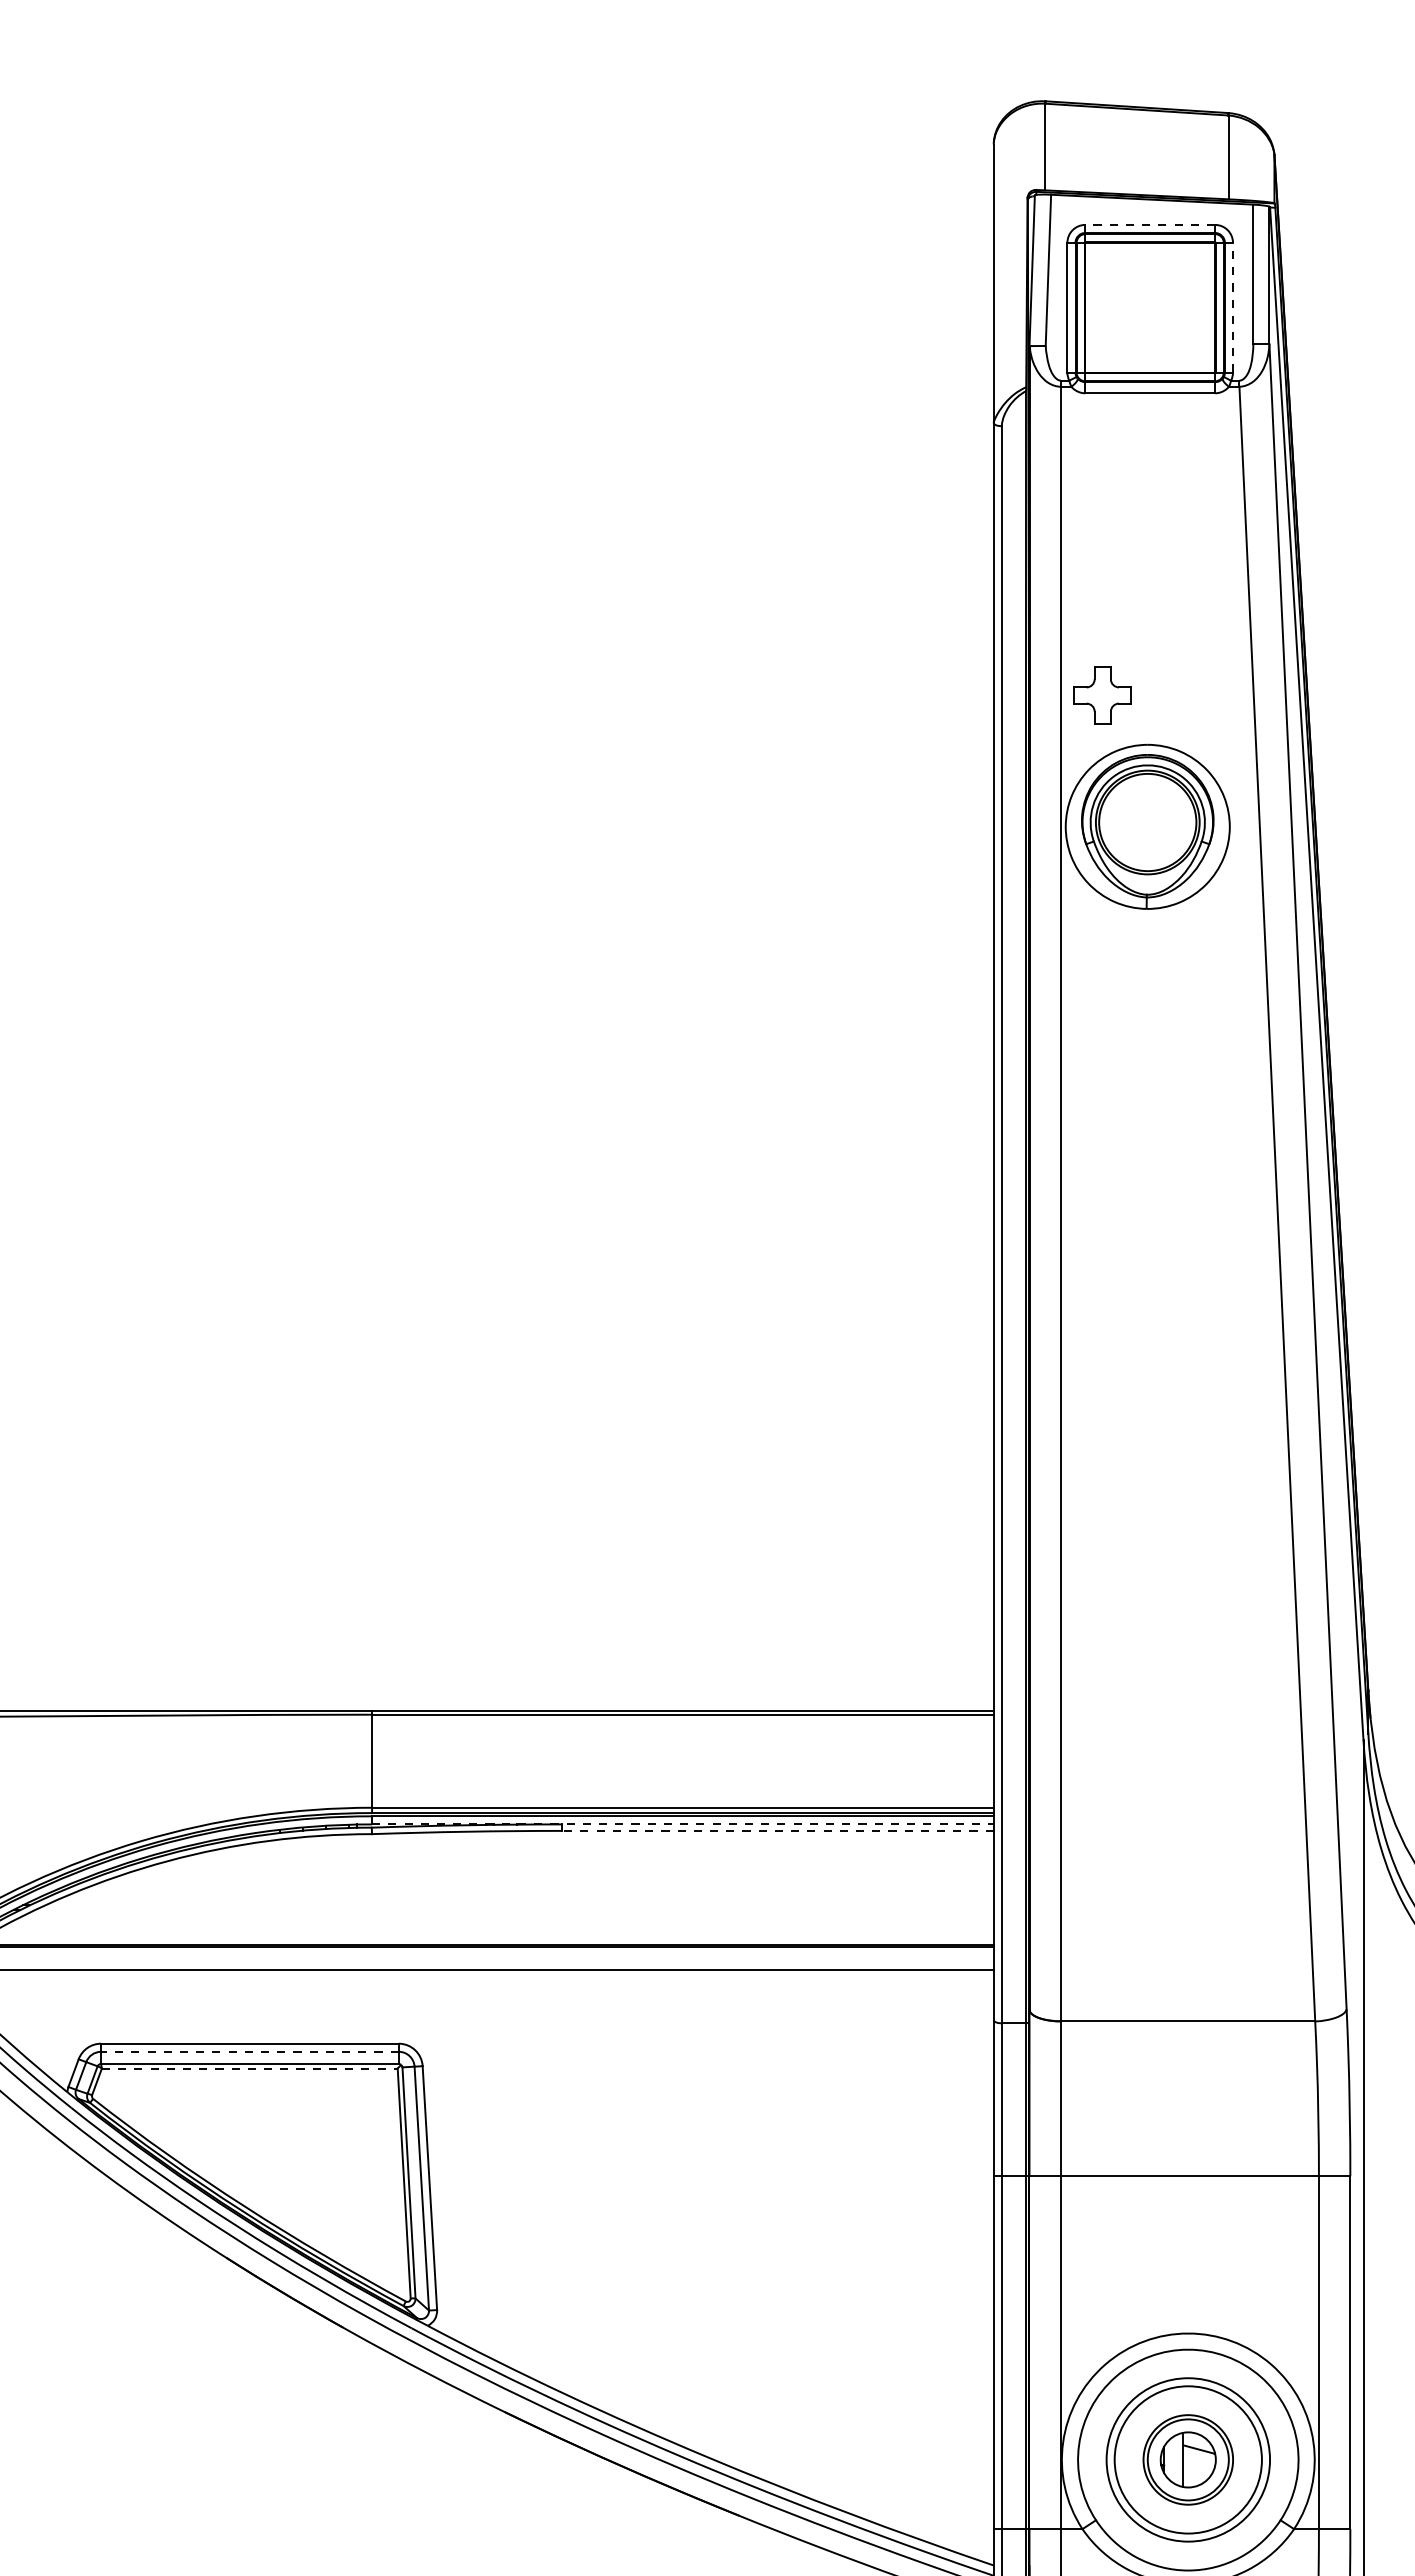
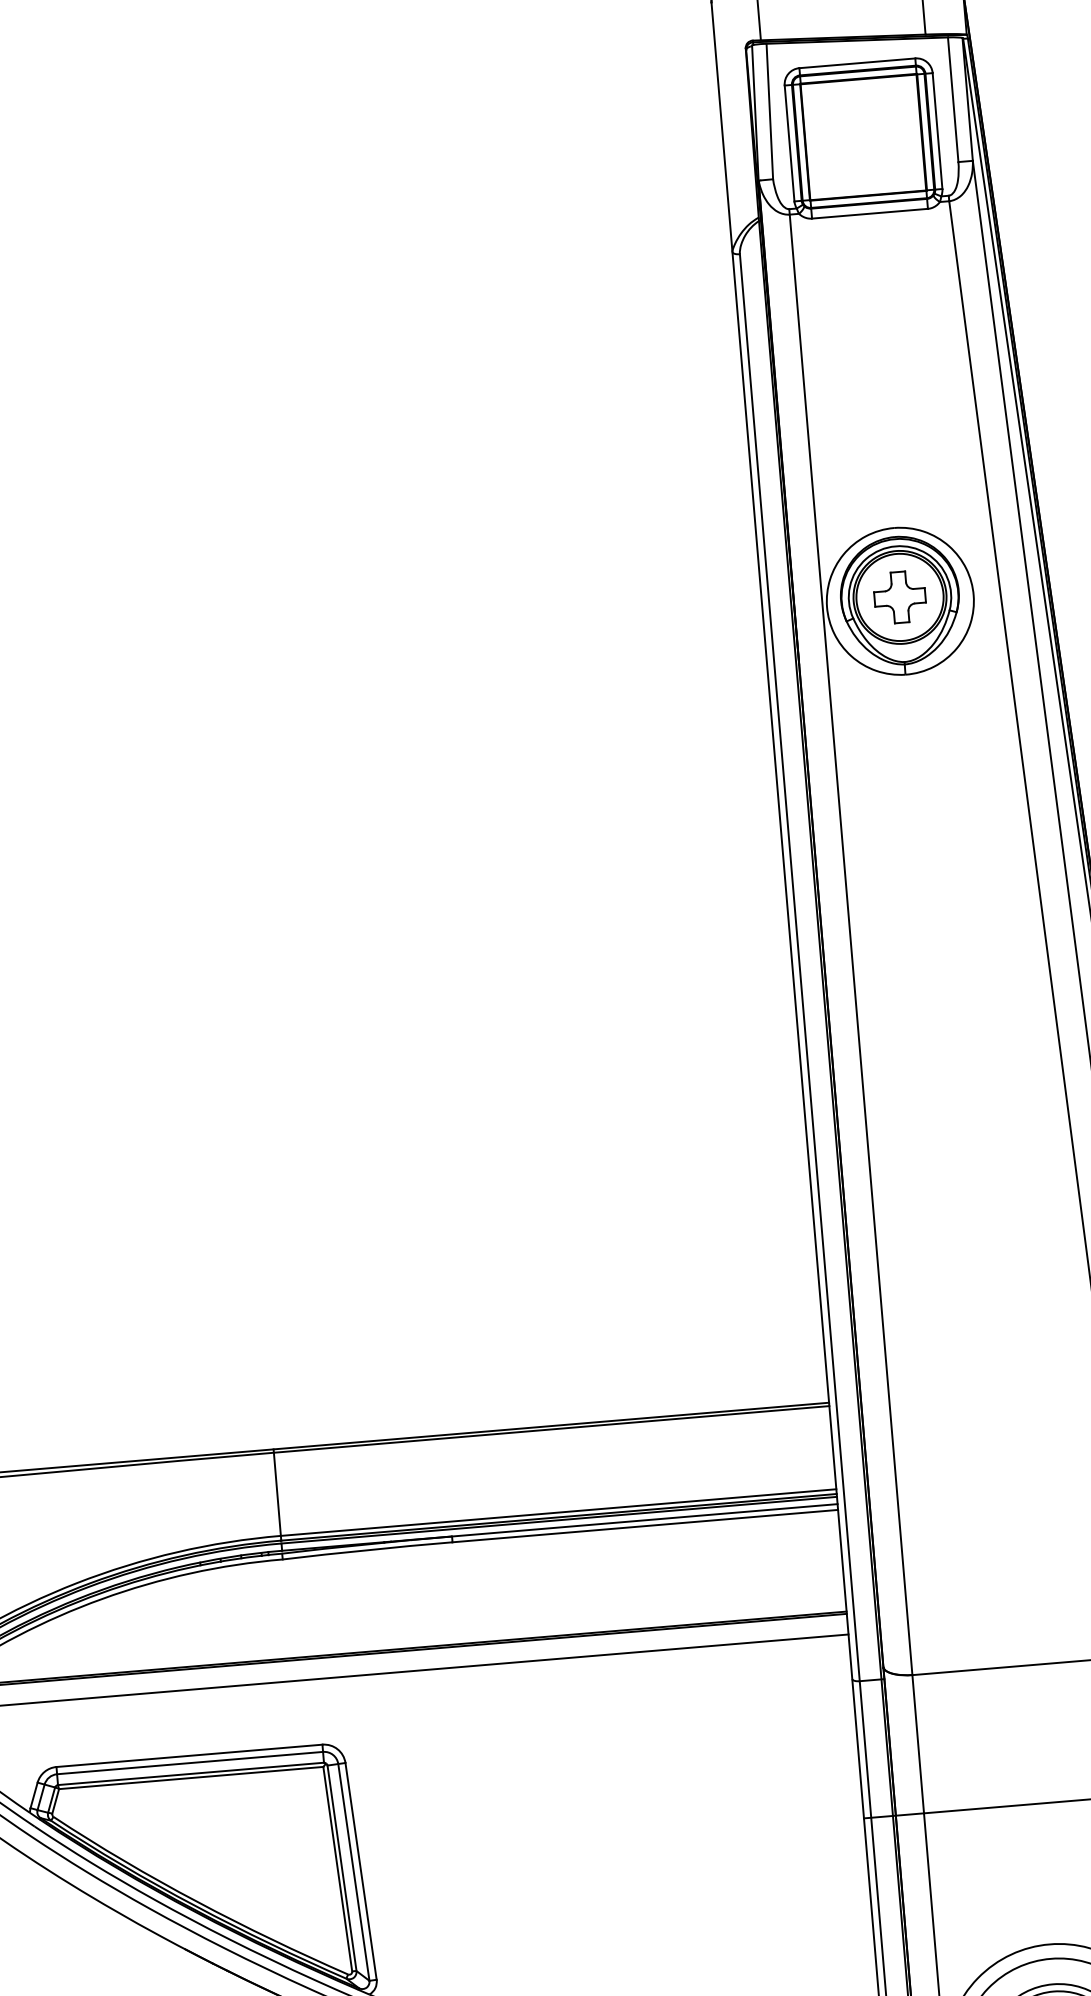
line: (1150, 224) -> (857, 62), dashed -> solid
line: (1233, 307) -> (937, 130), dashed -> solid
part: (1102, 695) -> (899, 597), moved
line: (682, 1824) -> (559, 1527), dashed -> solid
line: (778, 1830) -> (645, 1525), dashed -> solid
line: (249, 2051) -> (189, 1762), dashed -> solid
line: (249, 2068) -> (190, 1778), dashed -> solid

